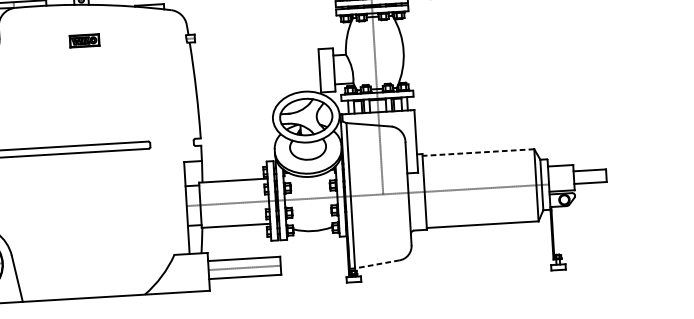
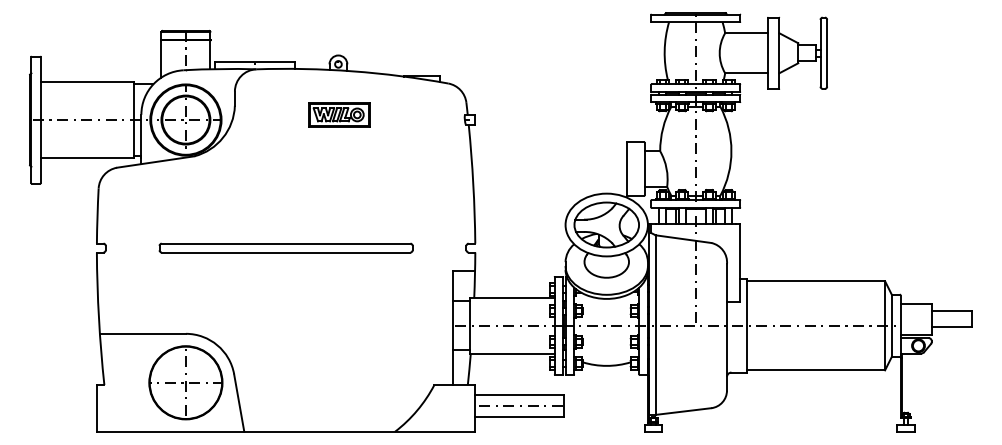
part: (84, 40) -> (339, 114), size x1.67
line: (477, 152) -> (815, 281), dashed -> solid
line: (377, 264) -> (683, 411), dashed -> solid

